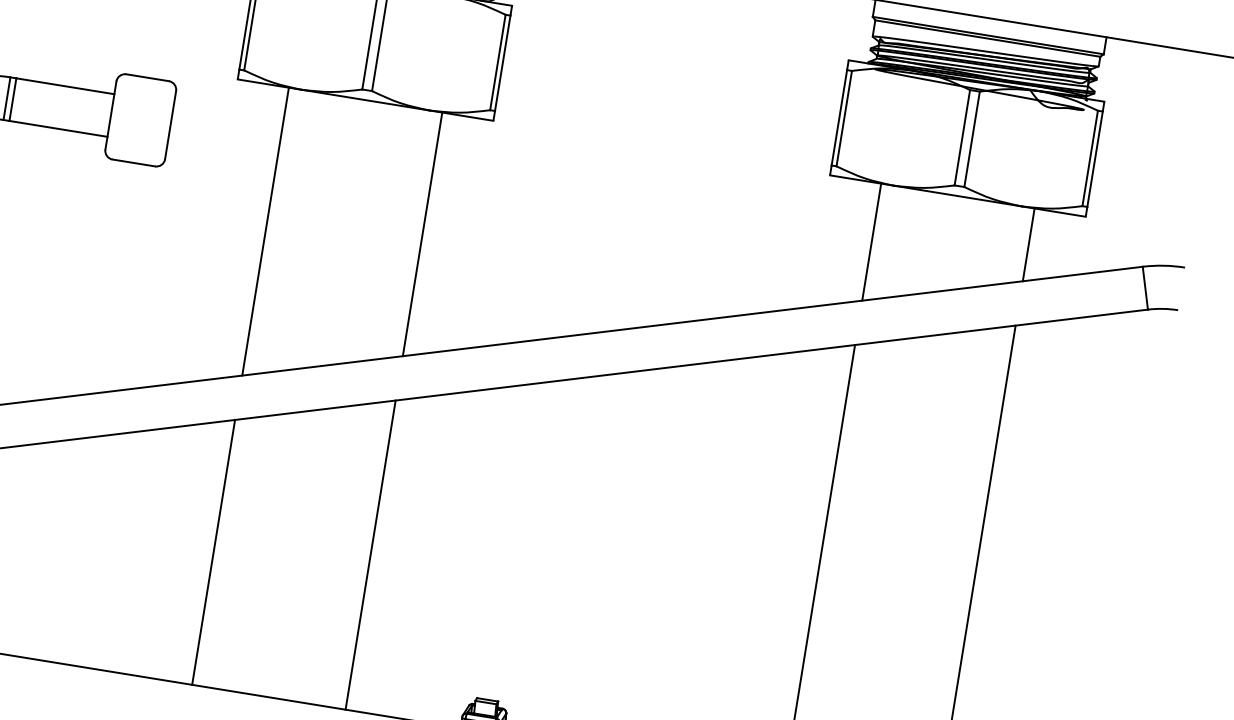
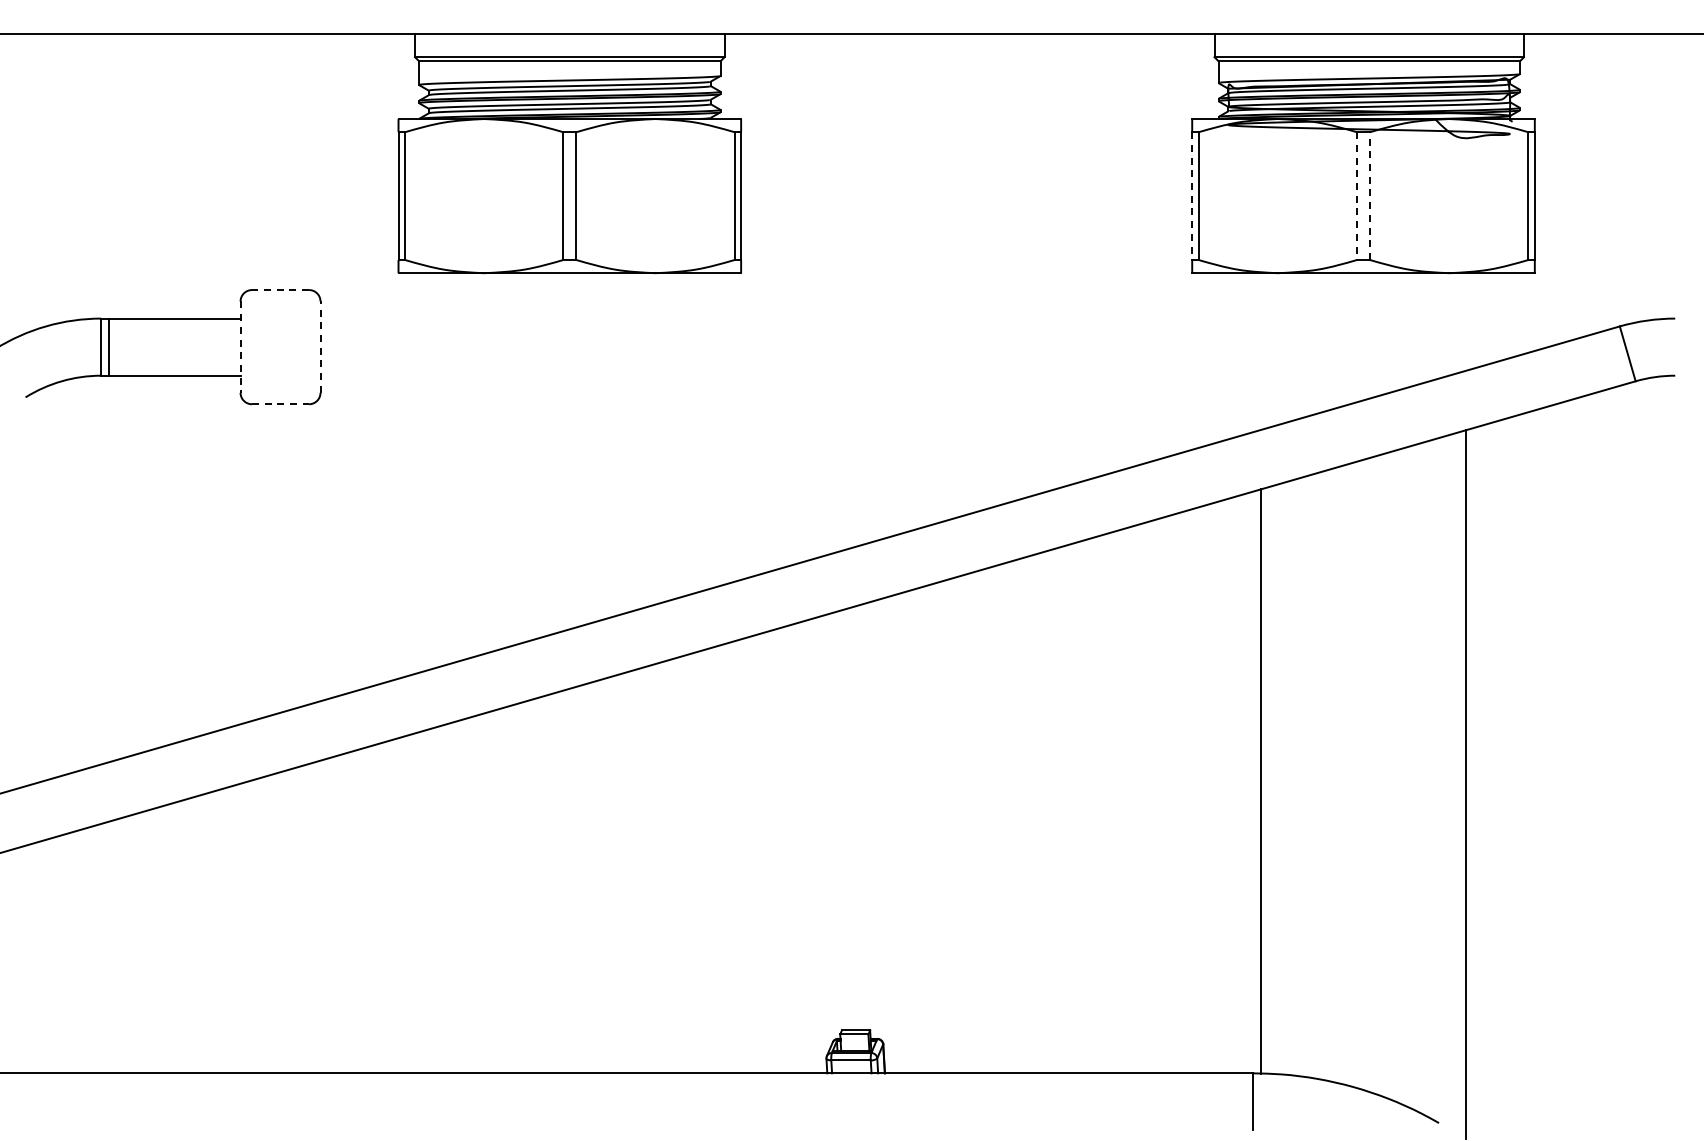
line: (147, 78) -> (280, 290), solid -> dashed
line: (110, 115) -> (240, 347), solid -> dashed
line: (839, 118) -> (1192, 196), solid -> dashed
line: (170, 125) -> (320, 347), solid -> dashed
line: (961, 137) -> (1356, 196), solid -> dashed
line: (972, 139) -> (1370, 196), solid -> dashed
line: (133, 163) -> (280, 404), solid -> dashed
line: (265, 231) -> (467, 465), removed
line: (422, 234) -> (672, 436), removed
line: (871, 242) -> (1260, 351), removed
line: (1028, 244) -> (1466, 321), removed
line: (214, 552) -> (467, 895), removed
line: (370, 555) -> (672, 866), removed

